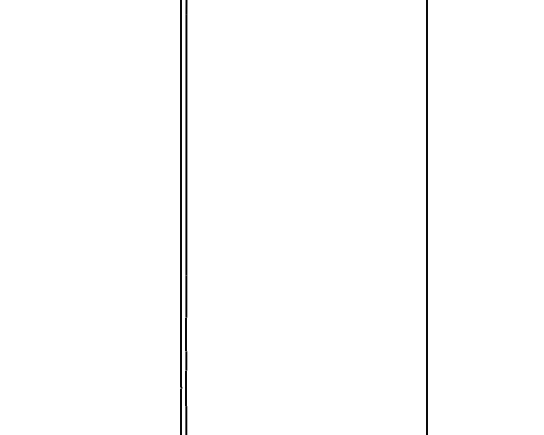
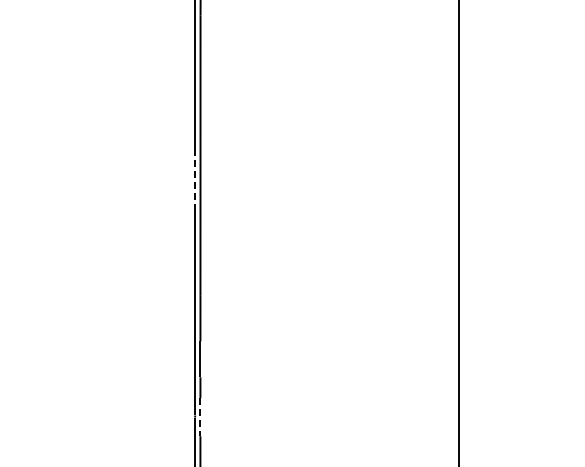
line: (181, 165) -> (195, 177), solid -> dashed
line: (186, 388) -> (200, 417), solid -> dashed

